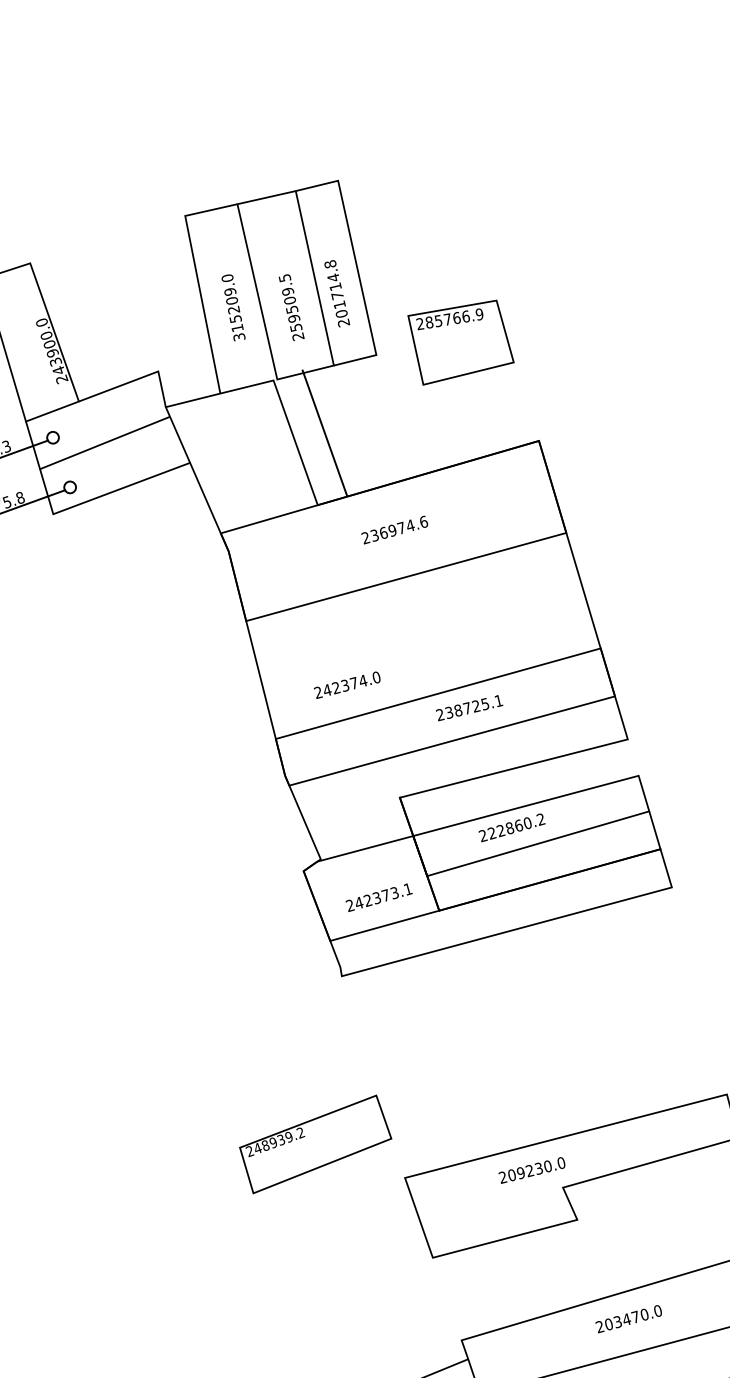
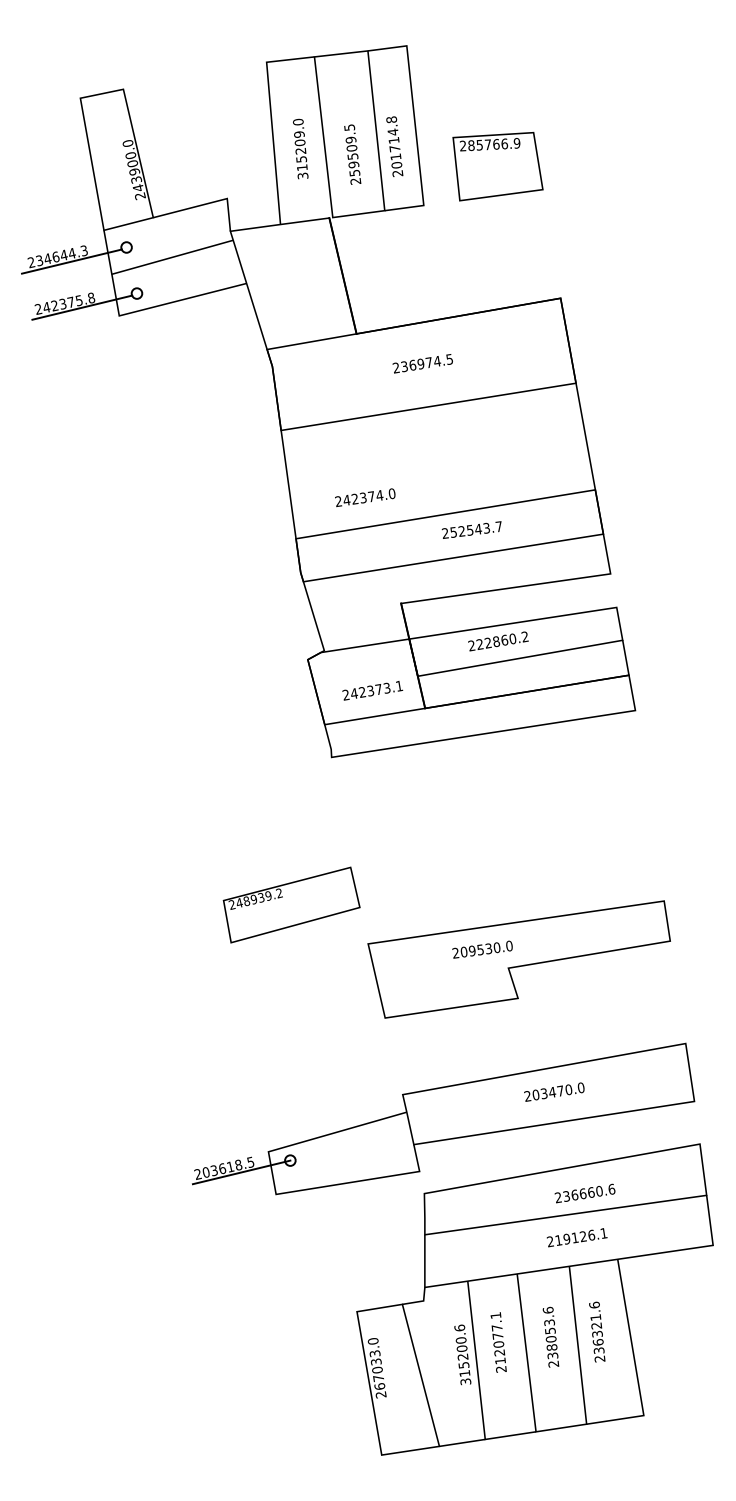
text: (460, 342) -> (497, 166), moved
line: (324, 432) -> (342, 275), moved
text: (423, 522) -> (449, 359), 236974.6 -> 236974.5
text: (474, 705) -> (476, 528), 238725.1 -> 252543.7
text: (529, 1170) -> (480, 949), 209230.0 -> 209530.0

